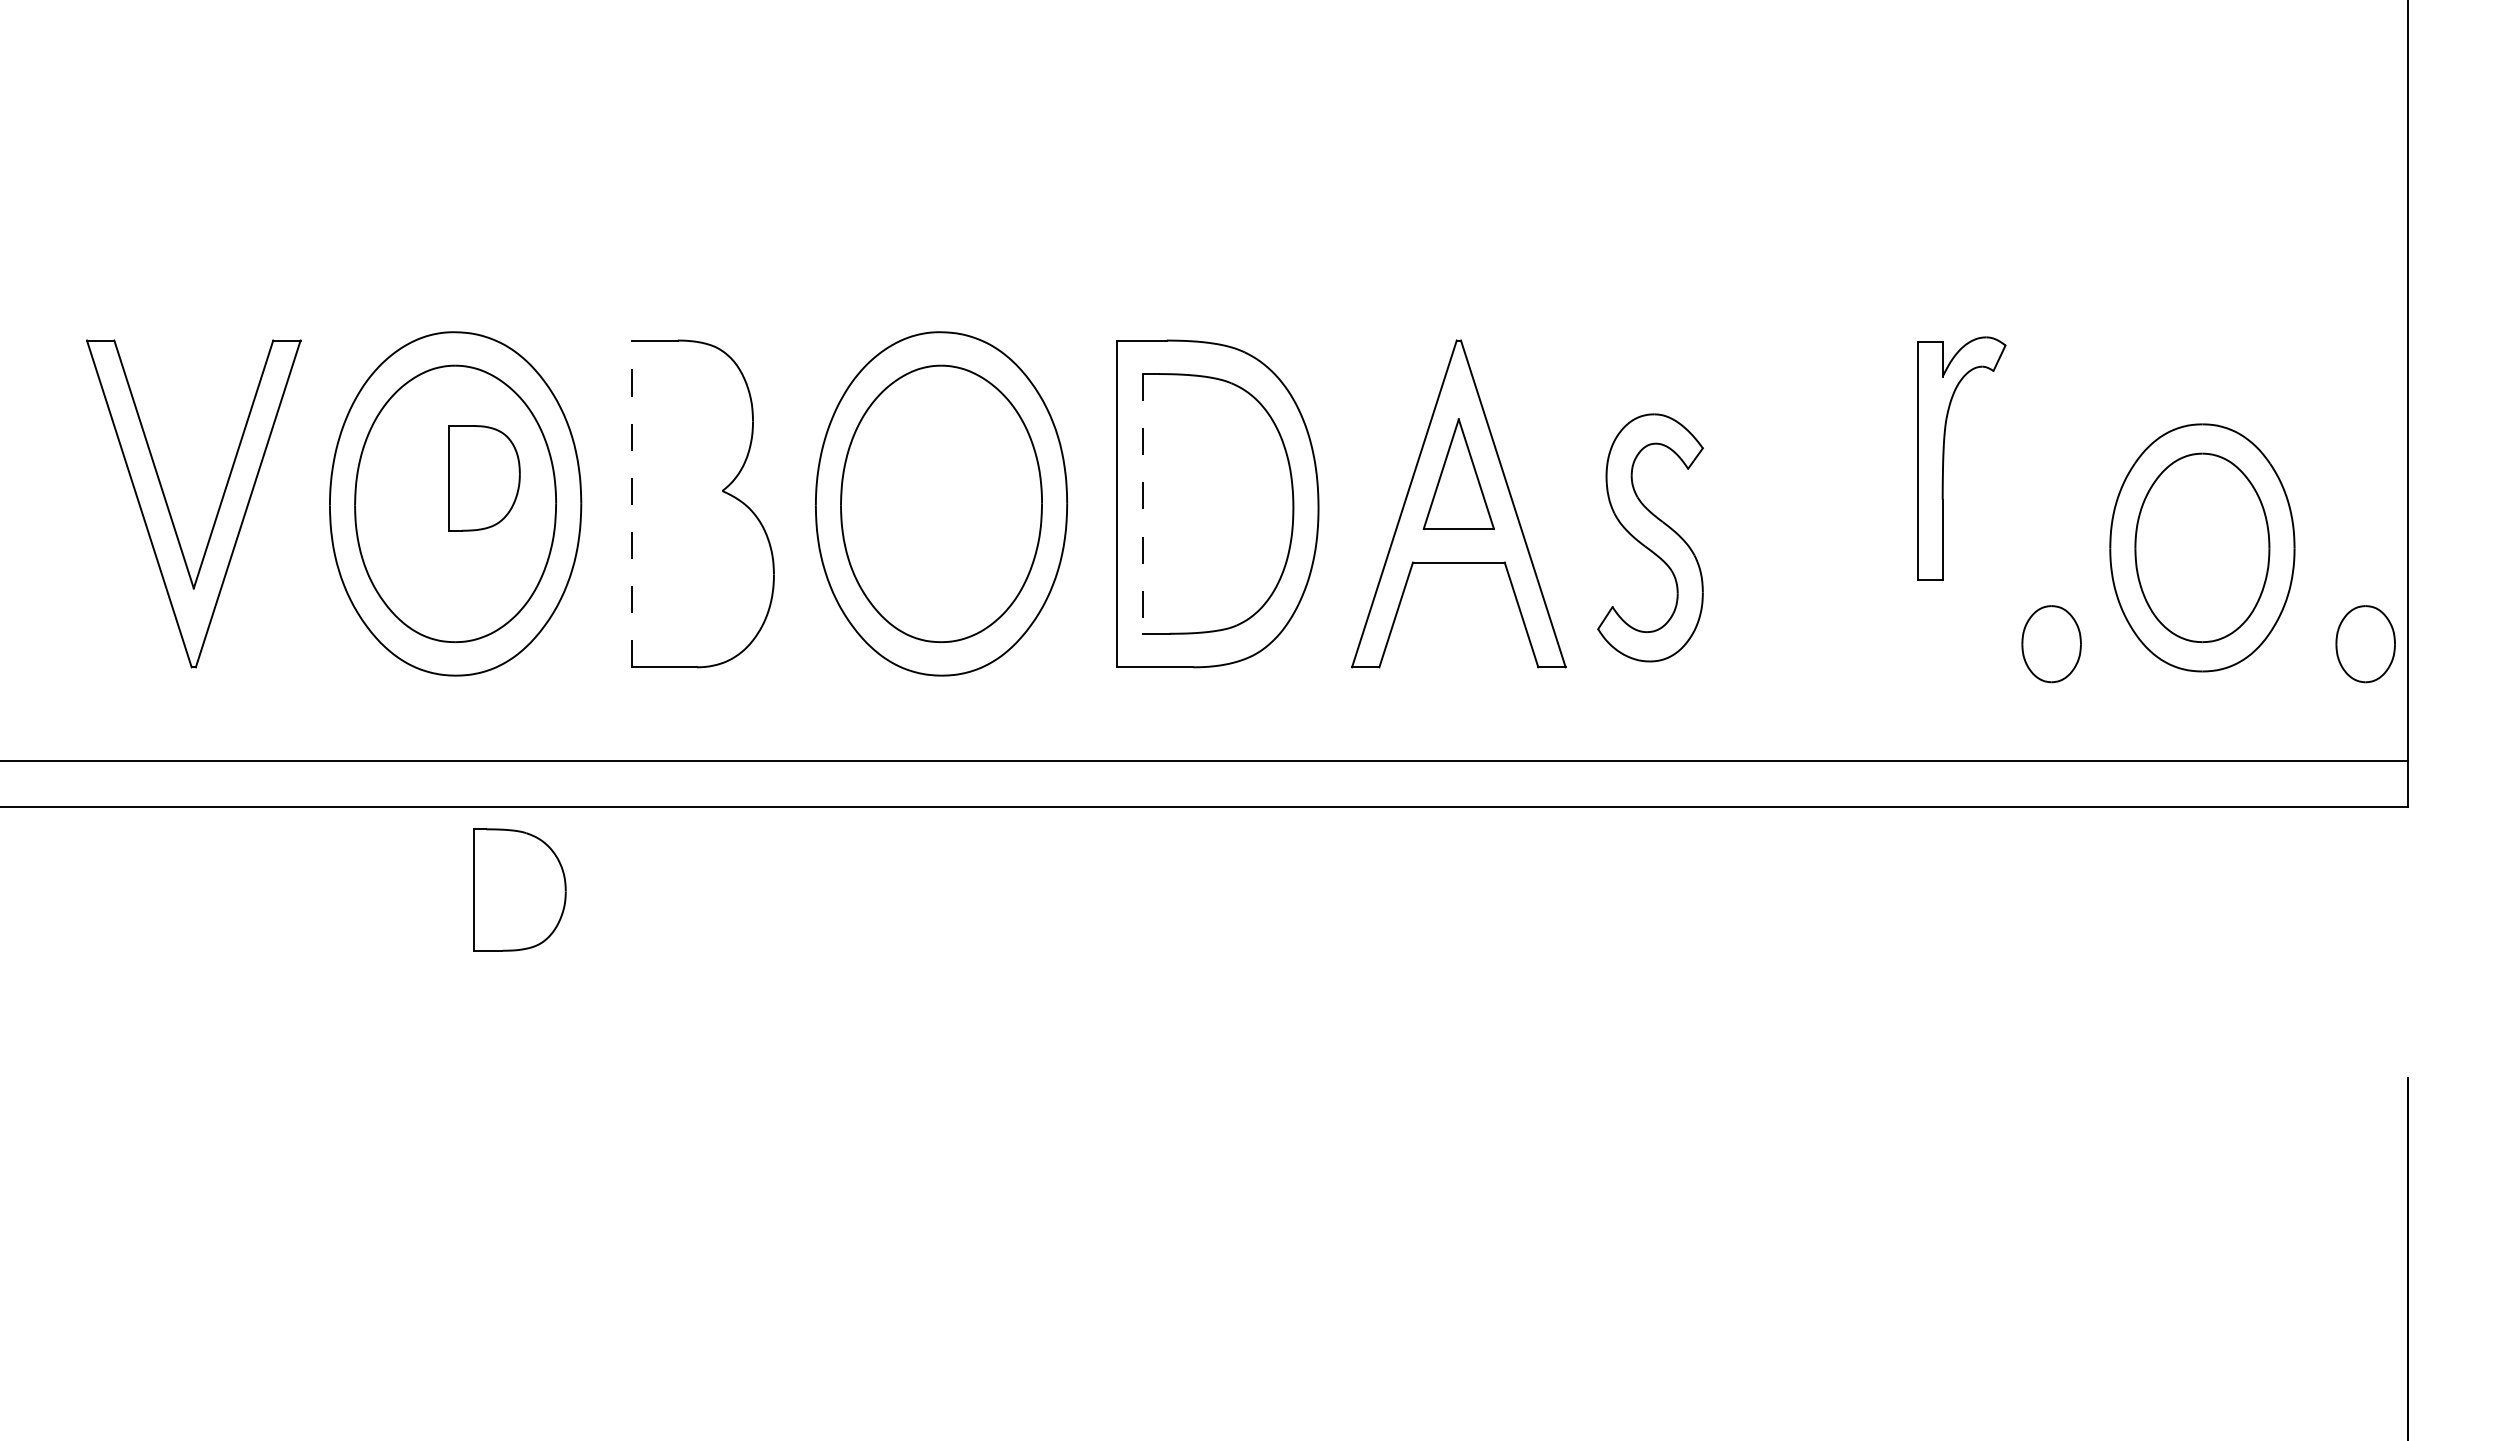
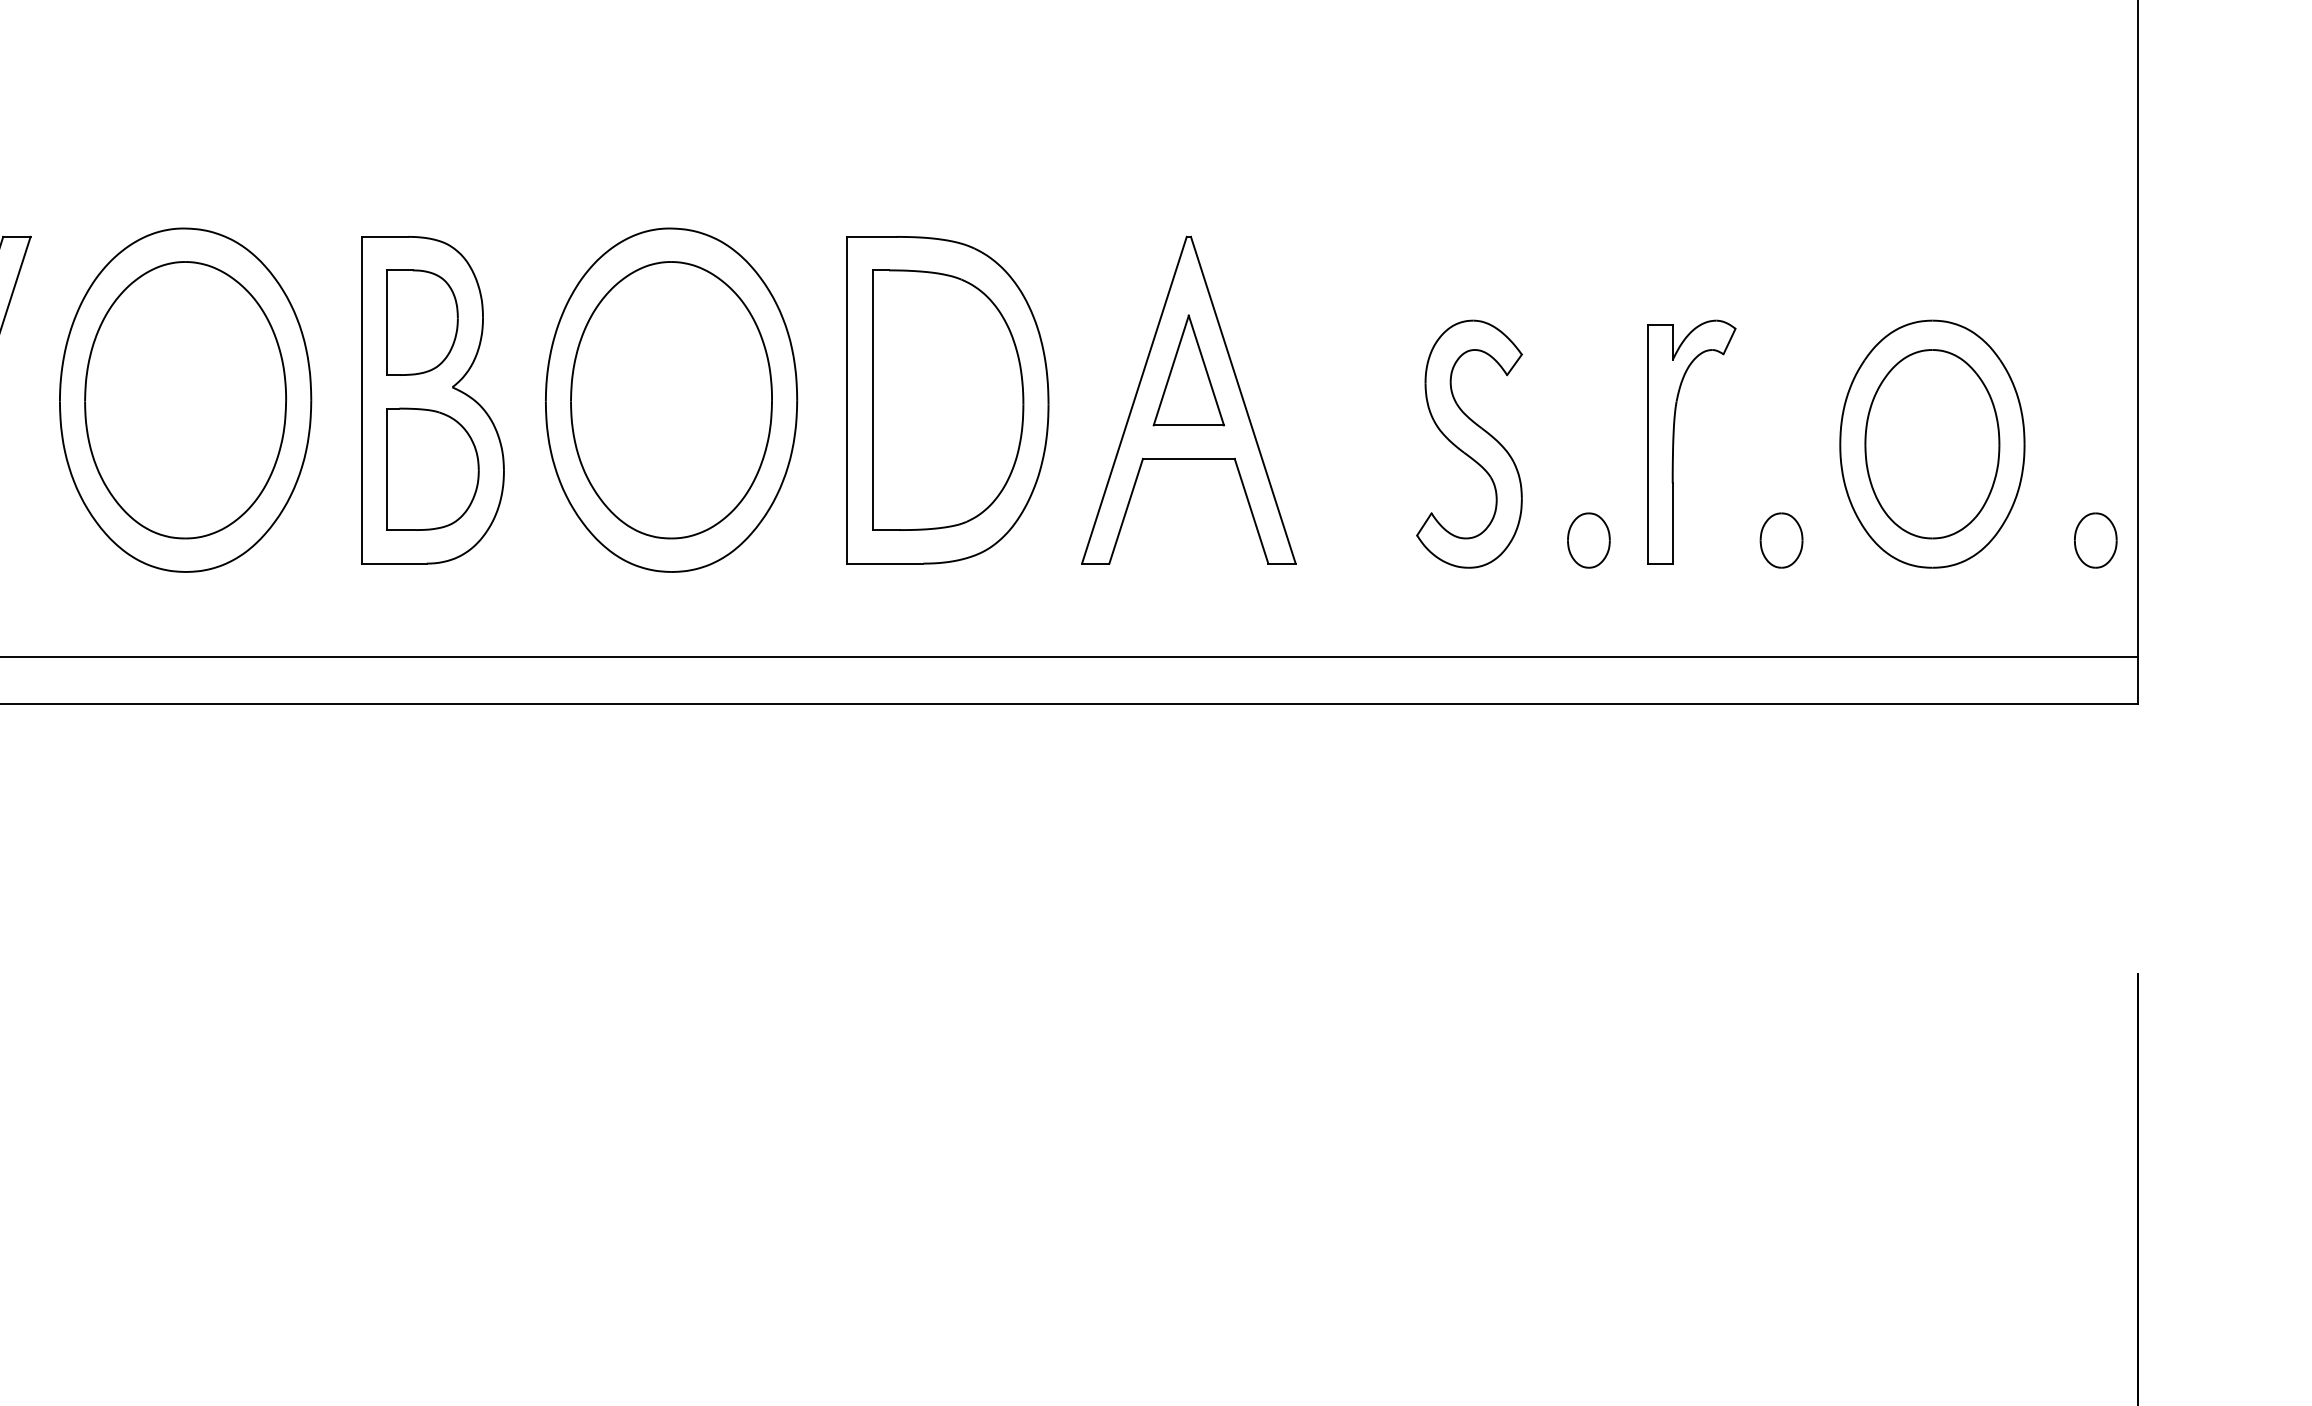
part: (1944, 458) -> (1674, 441), moved
part: (484, 478) -> (422, 322), moved
line: (631, 503) -> (361, 399), dashed -> solid
line: (1142, 503) -> (872, 399), dashed -> solid
part: (1650, 537) -> (1469, 443), moved
part: (1858, 644) -> (1588, 540), added
part: (2051, 644) -> (1781, 540), size x0.71
part: (2365, 644) -> (2095, 540), size x0.71
part: (519, 889) -> (432, 468), moved

